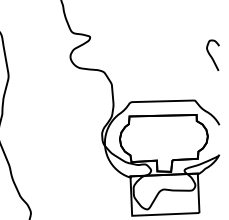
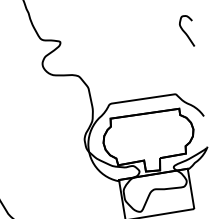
curve: (211, 55) -> (185, 31), moved

